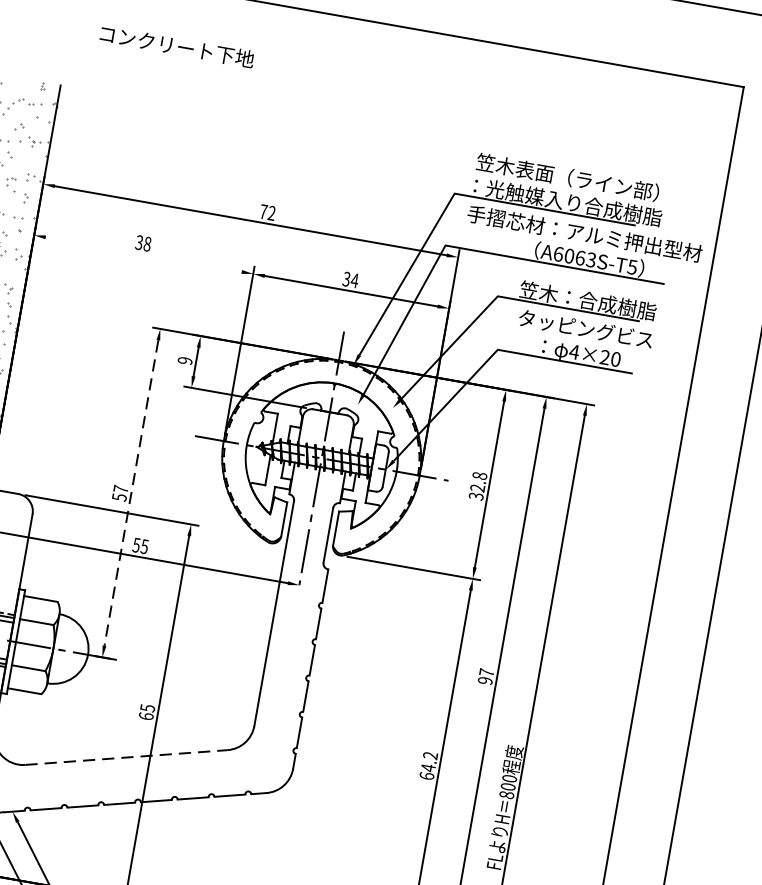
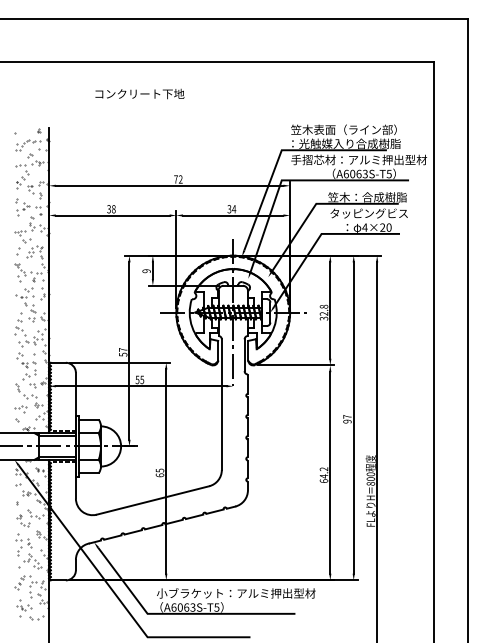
text: (176, 45) -> (139, 93), moved
line: (143, 254) -> (112, 215), added
line: (131, 493) -> (129, 351), dashed -> solid
line: (127, 757) -> (153, 500), dashed -> solid

